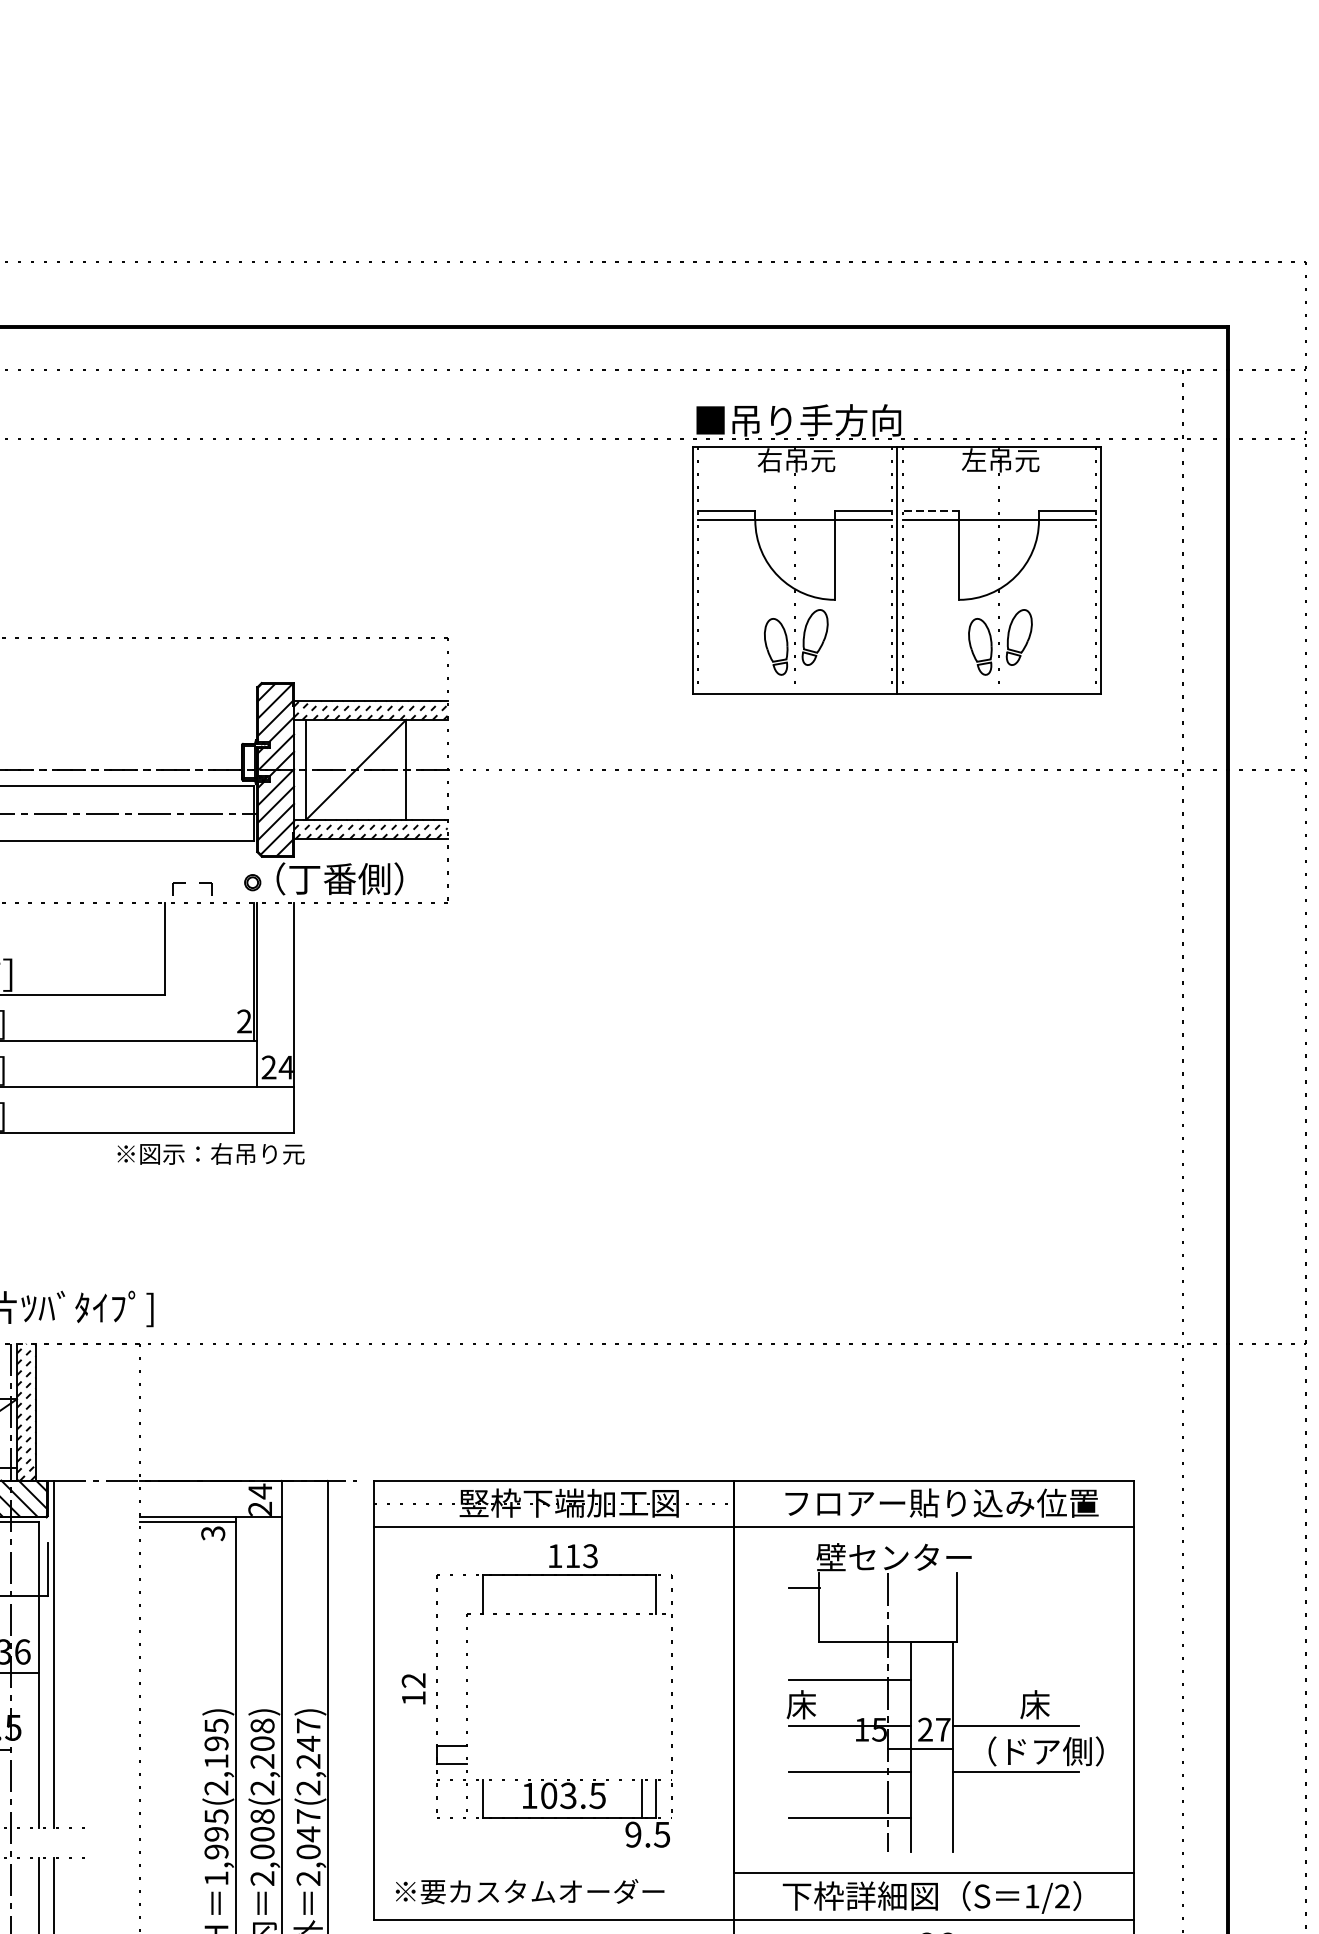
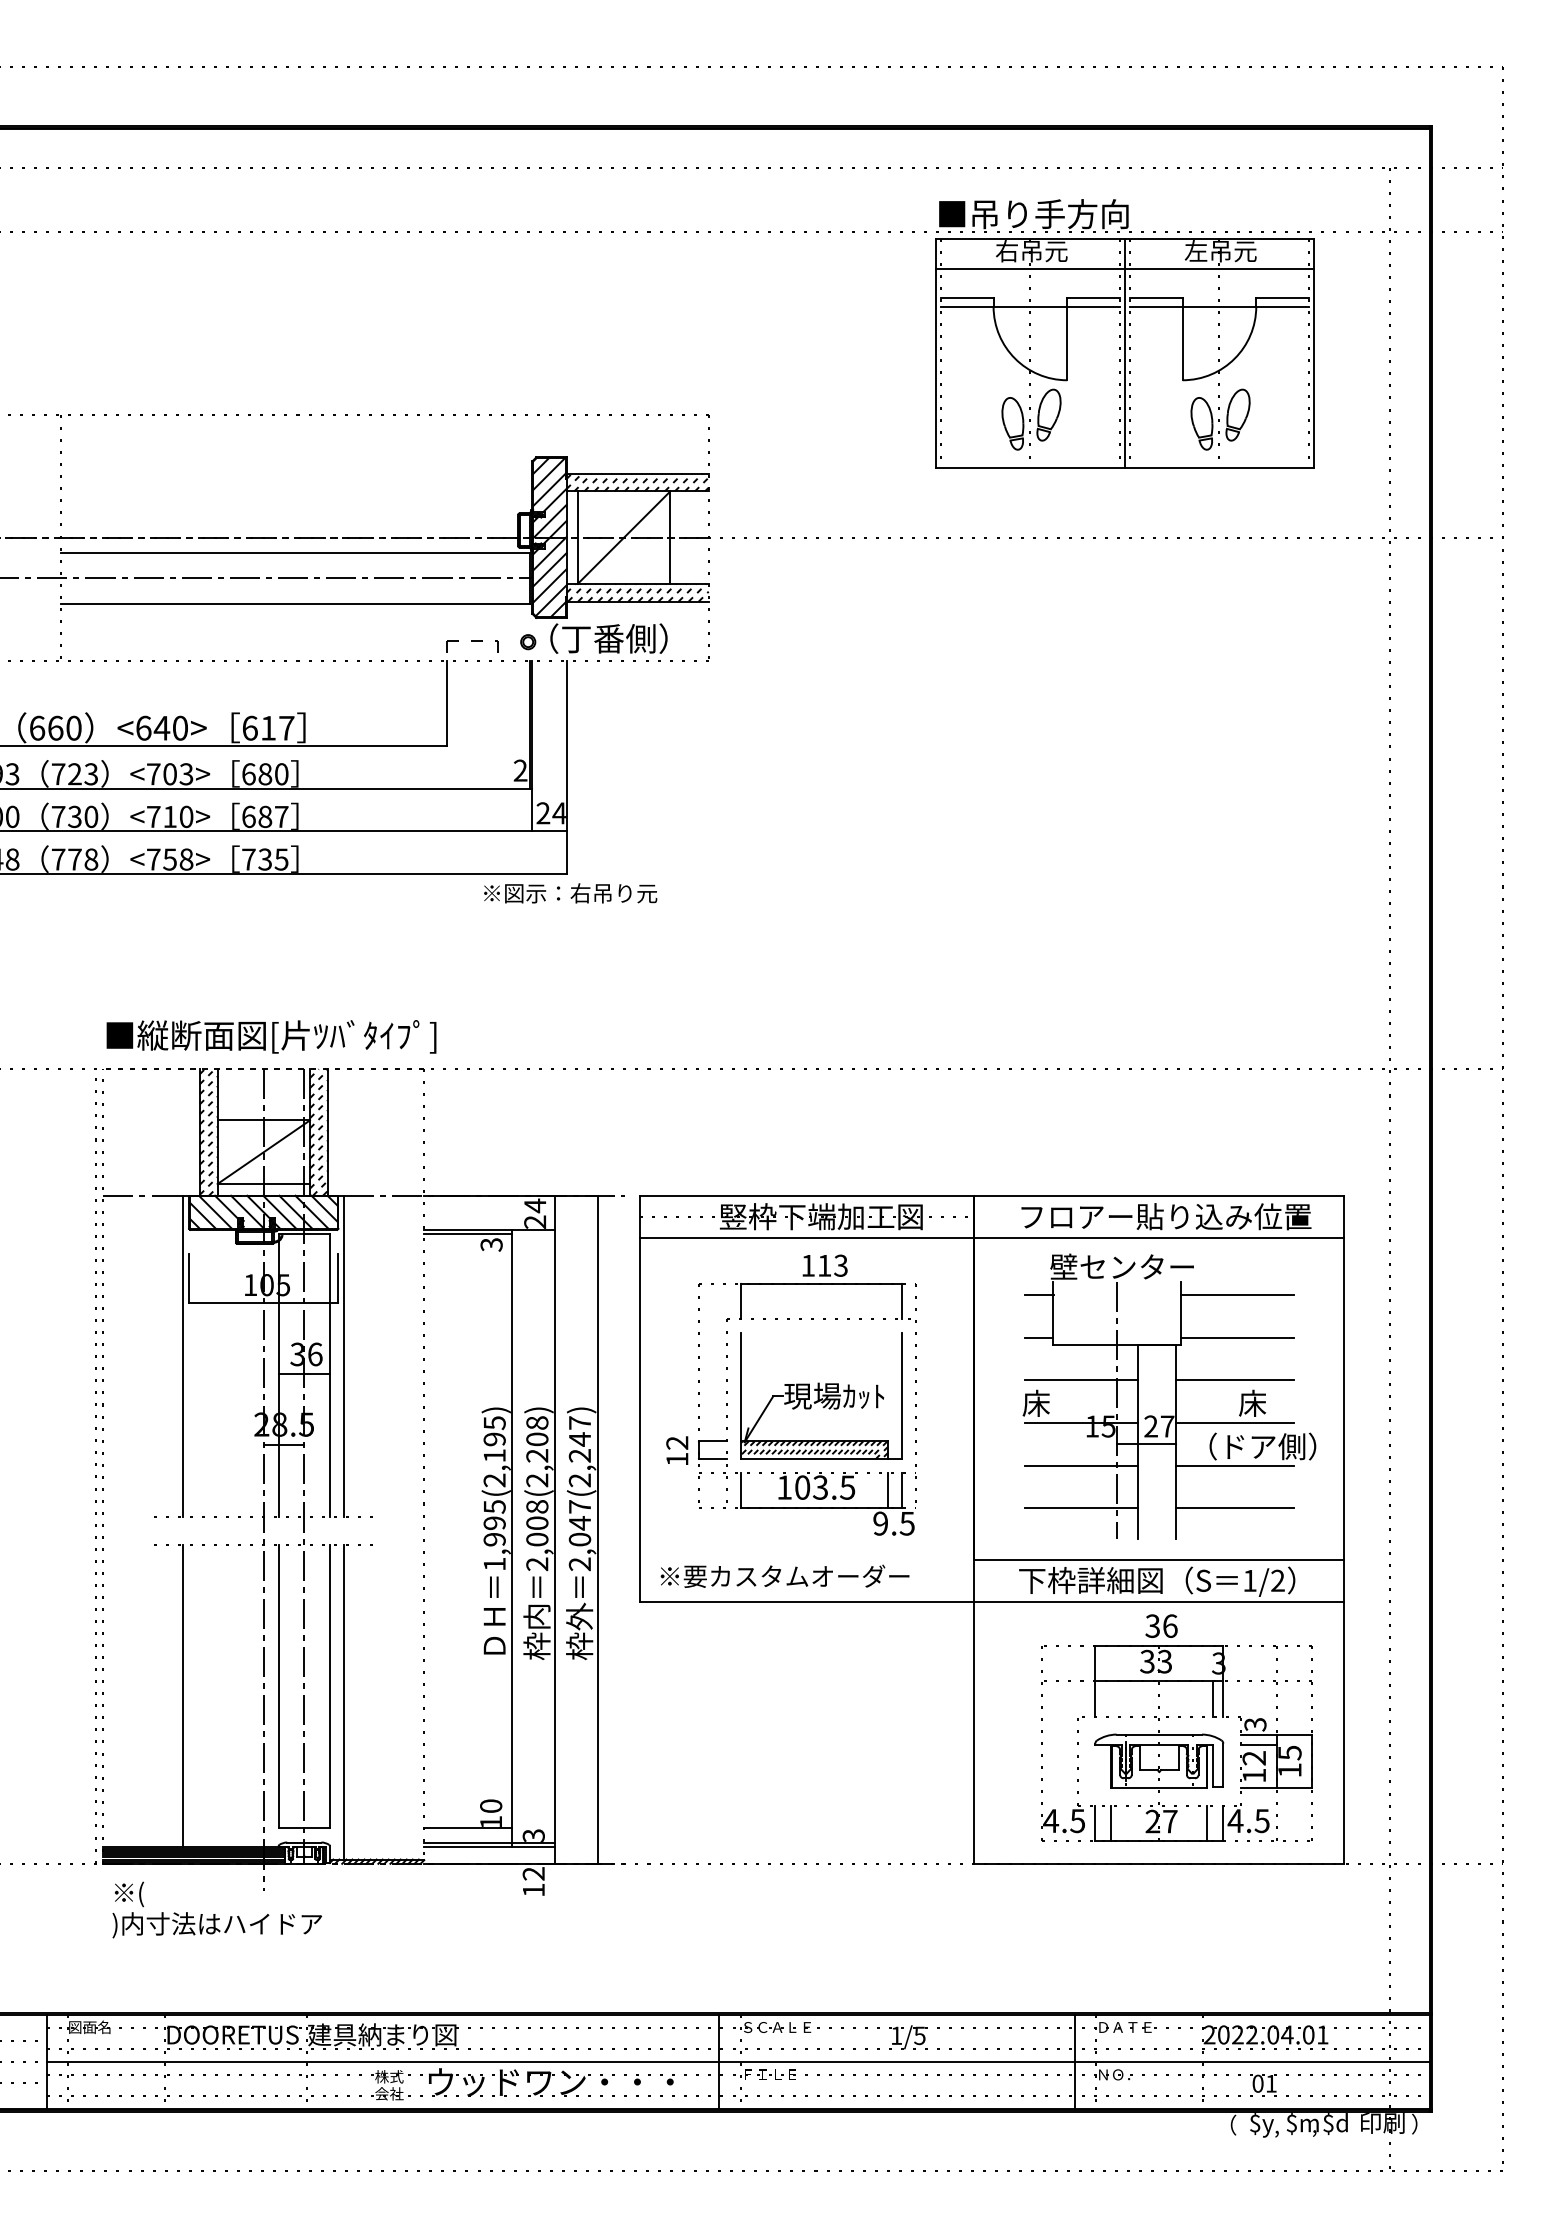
line: (896, 479) -> (1124, 268), added
line: (930, 510) -> (1155, 297), dashed -> solid
part: (192, 887) -> (472, 646), size x1.43
text: (210, 1154) -> (570, 893), moved
line: (1017, 1588) -> (1236, 1295), added
line: (803, 1633) -> (1038, 1337), added
line: (1017, 1633) -> (1236, 1337), added
line: (1015, 1680) -> (1234, 1380), added
text: (413, 1688) -> (677, 1450), moved
part: (569, 1696) -> (821, 1395), added
line: (1015, 1818) -> (1234, 1508), added

